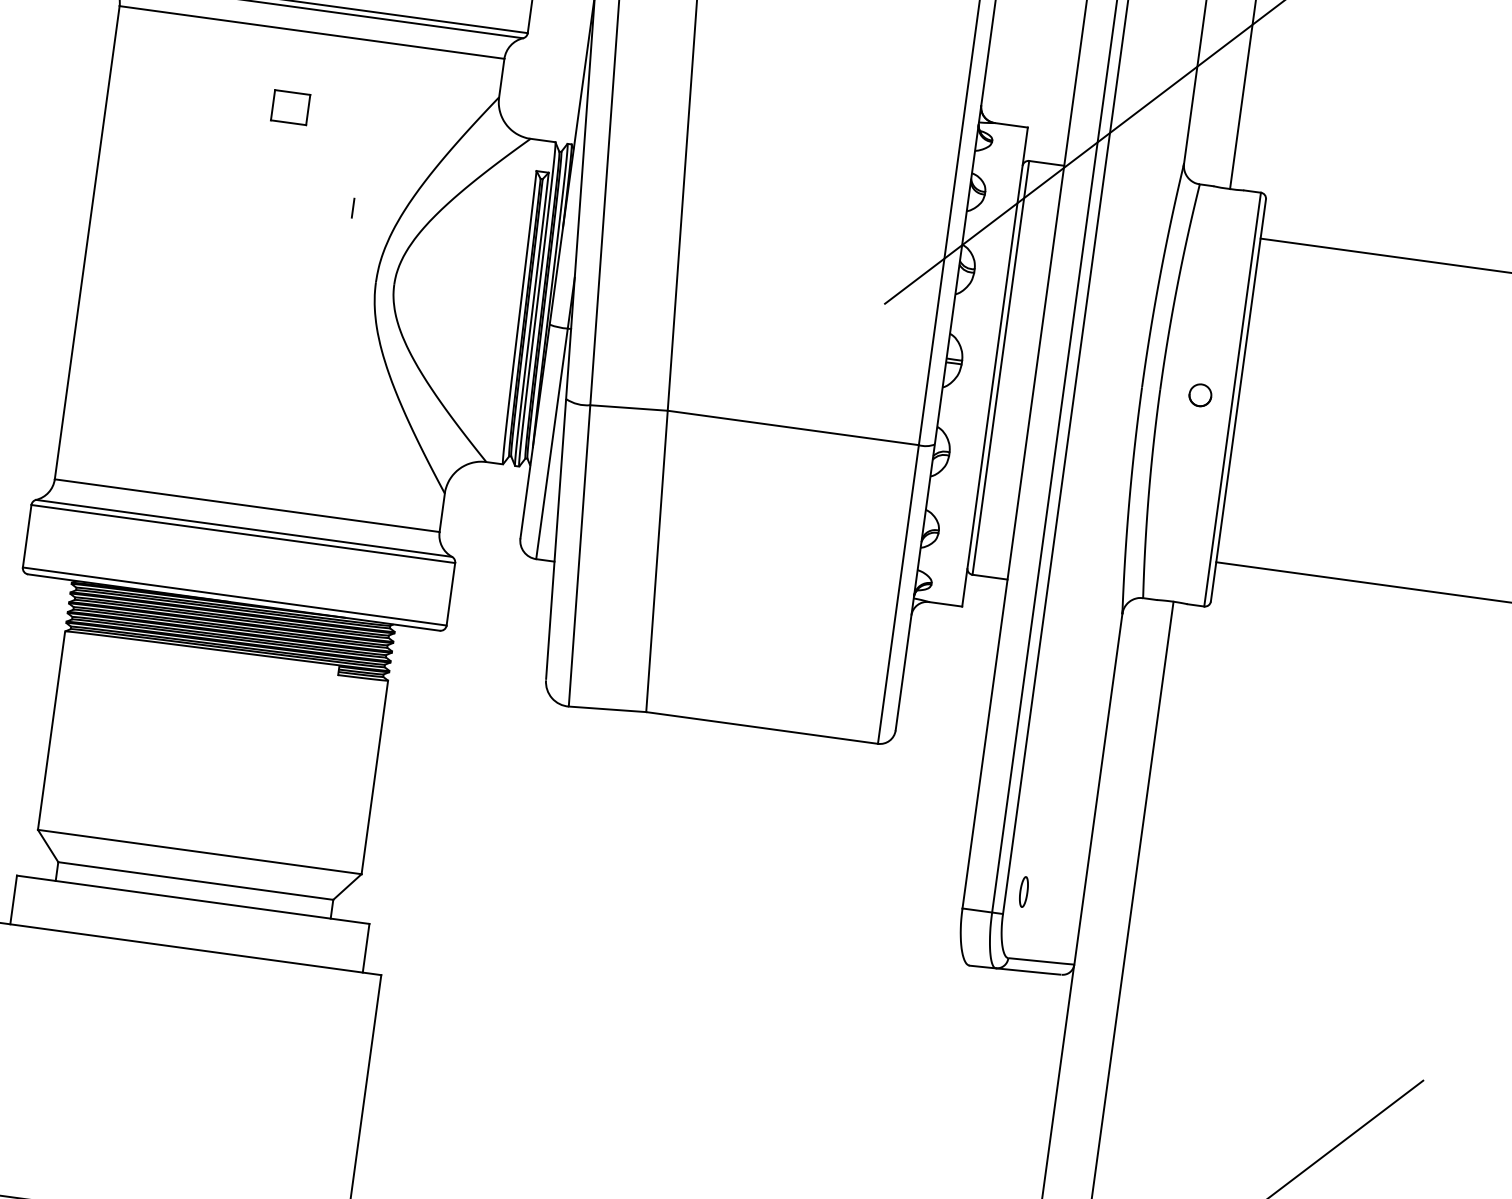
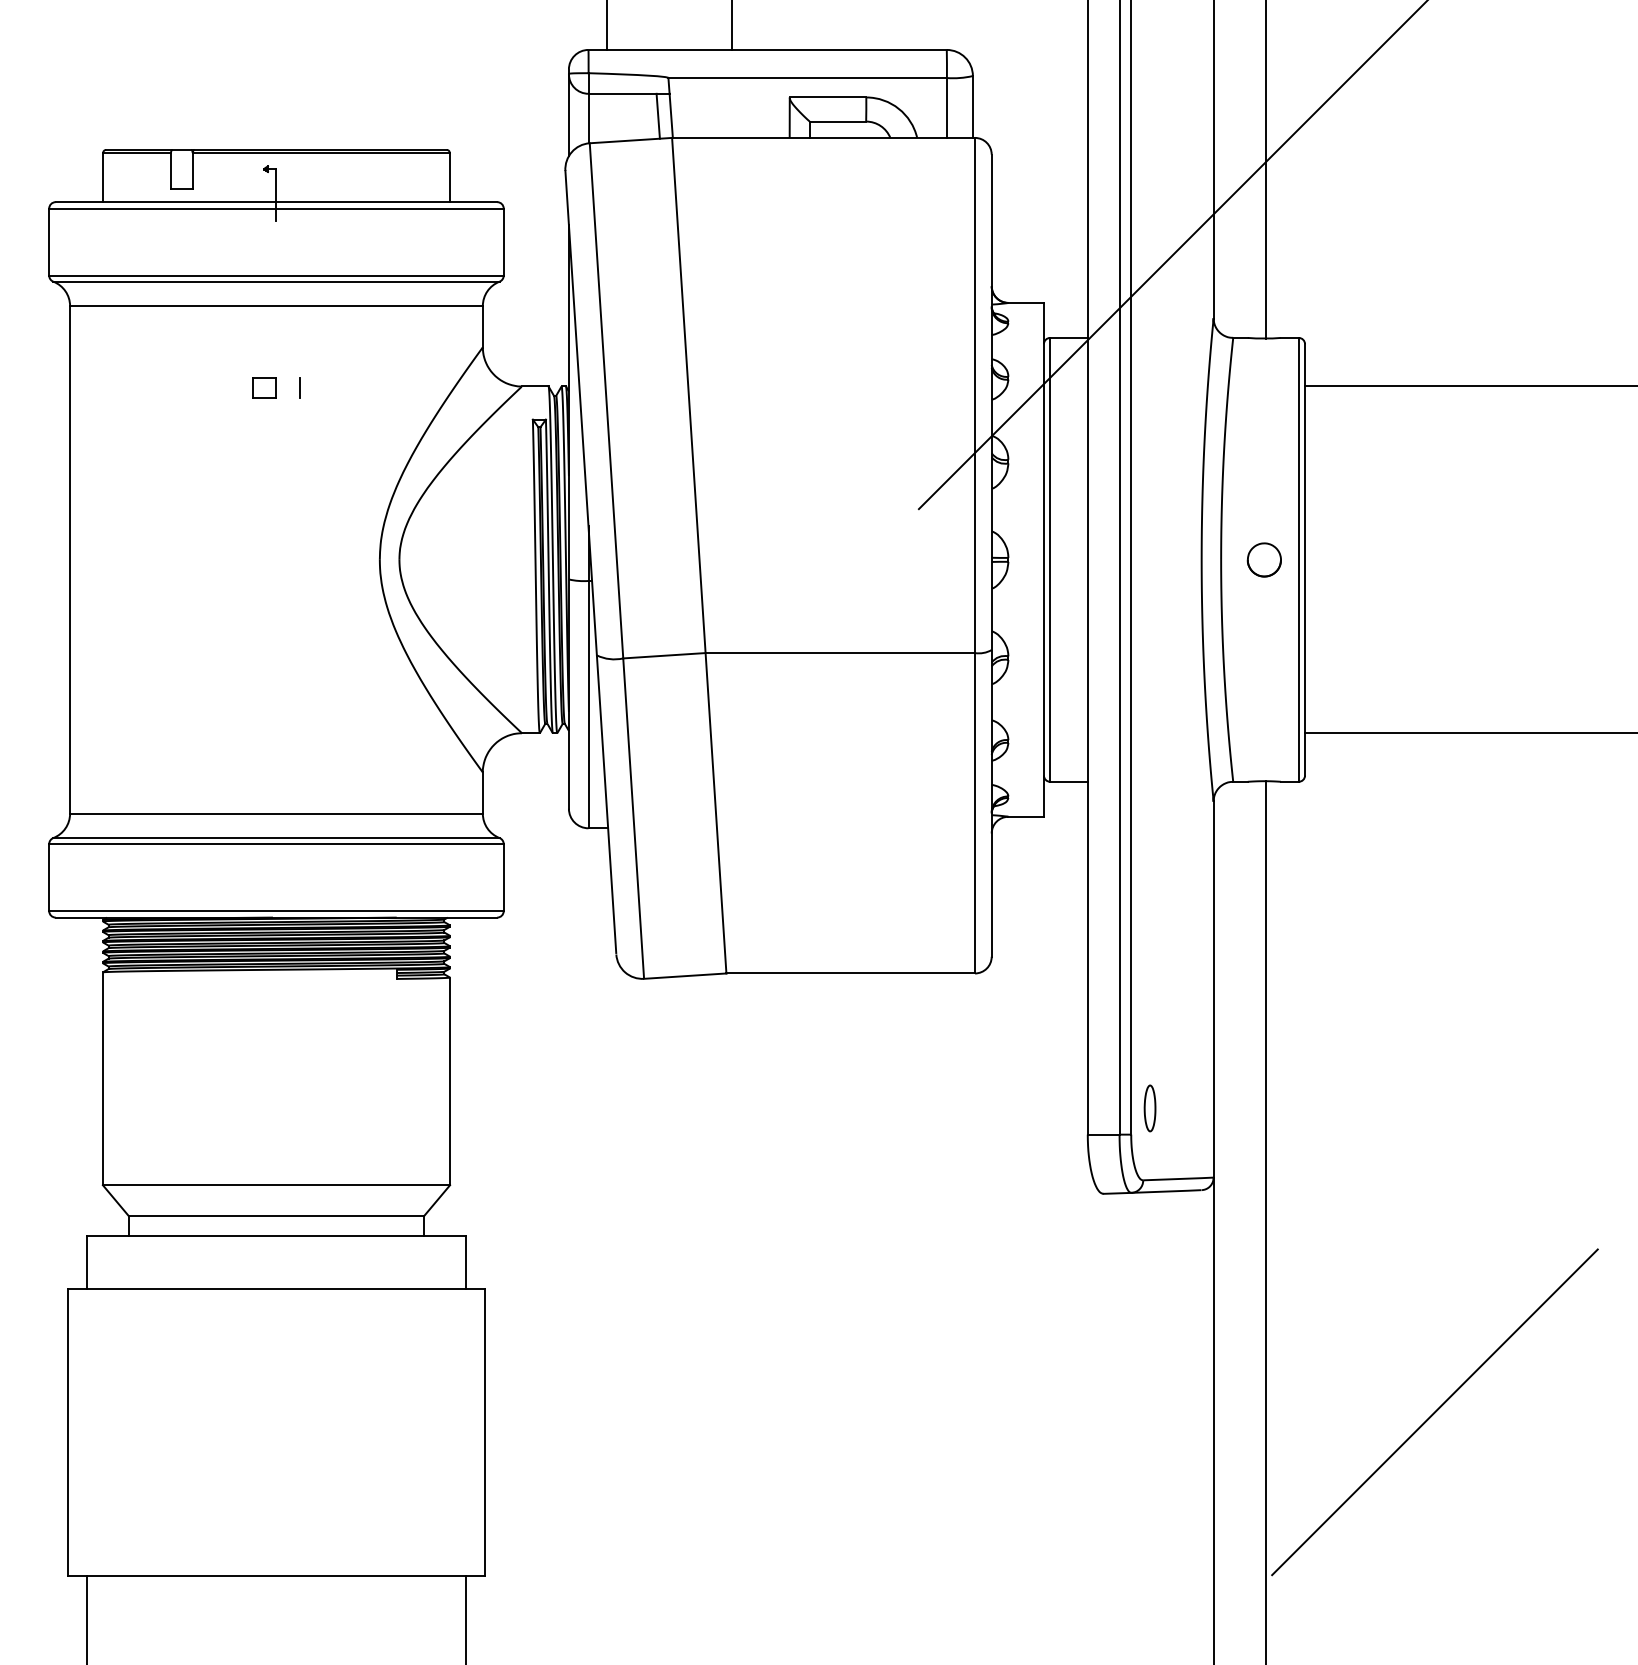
part: (290, 106) -> (264, 387), size x0.62
line: (352, 207) -> (299, 387), moved
part: (1199, 394) -> (1263, 559), size x1.43
part: (1023, 891) -> (1149, 1108), size x1.43

